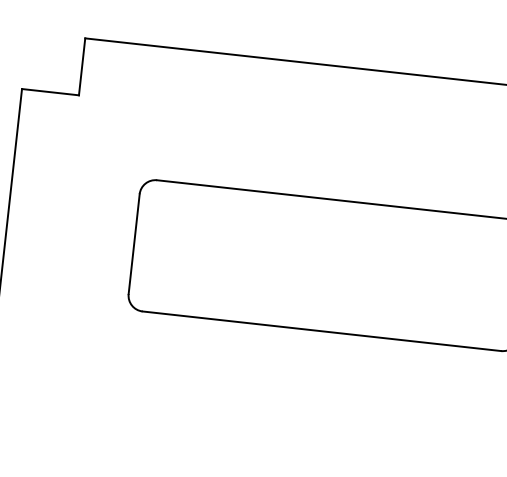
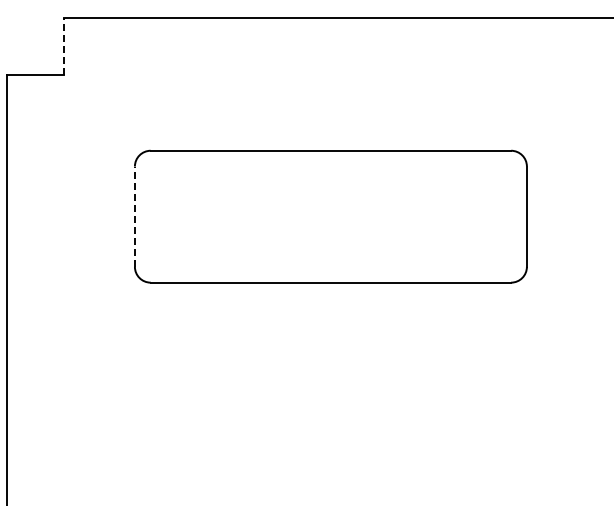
line: (81, 66) -> (63, 46), solid -> dashed
line: (133, 243) -> (134, 216), solid -> dashed

